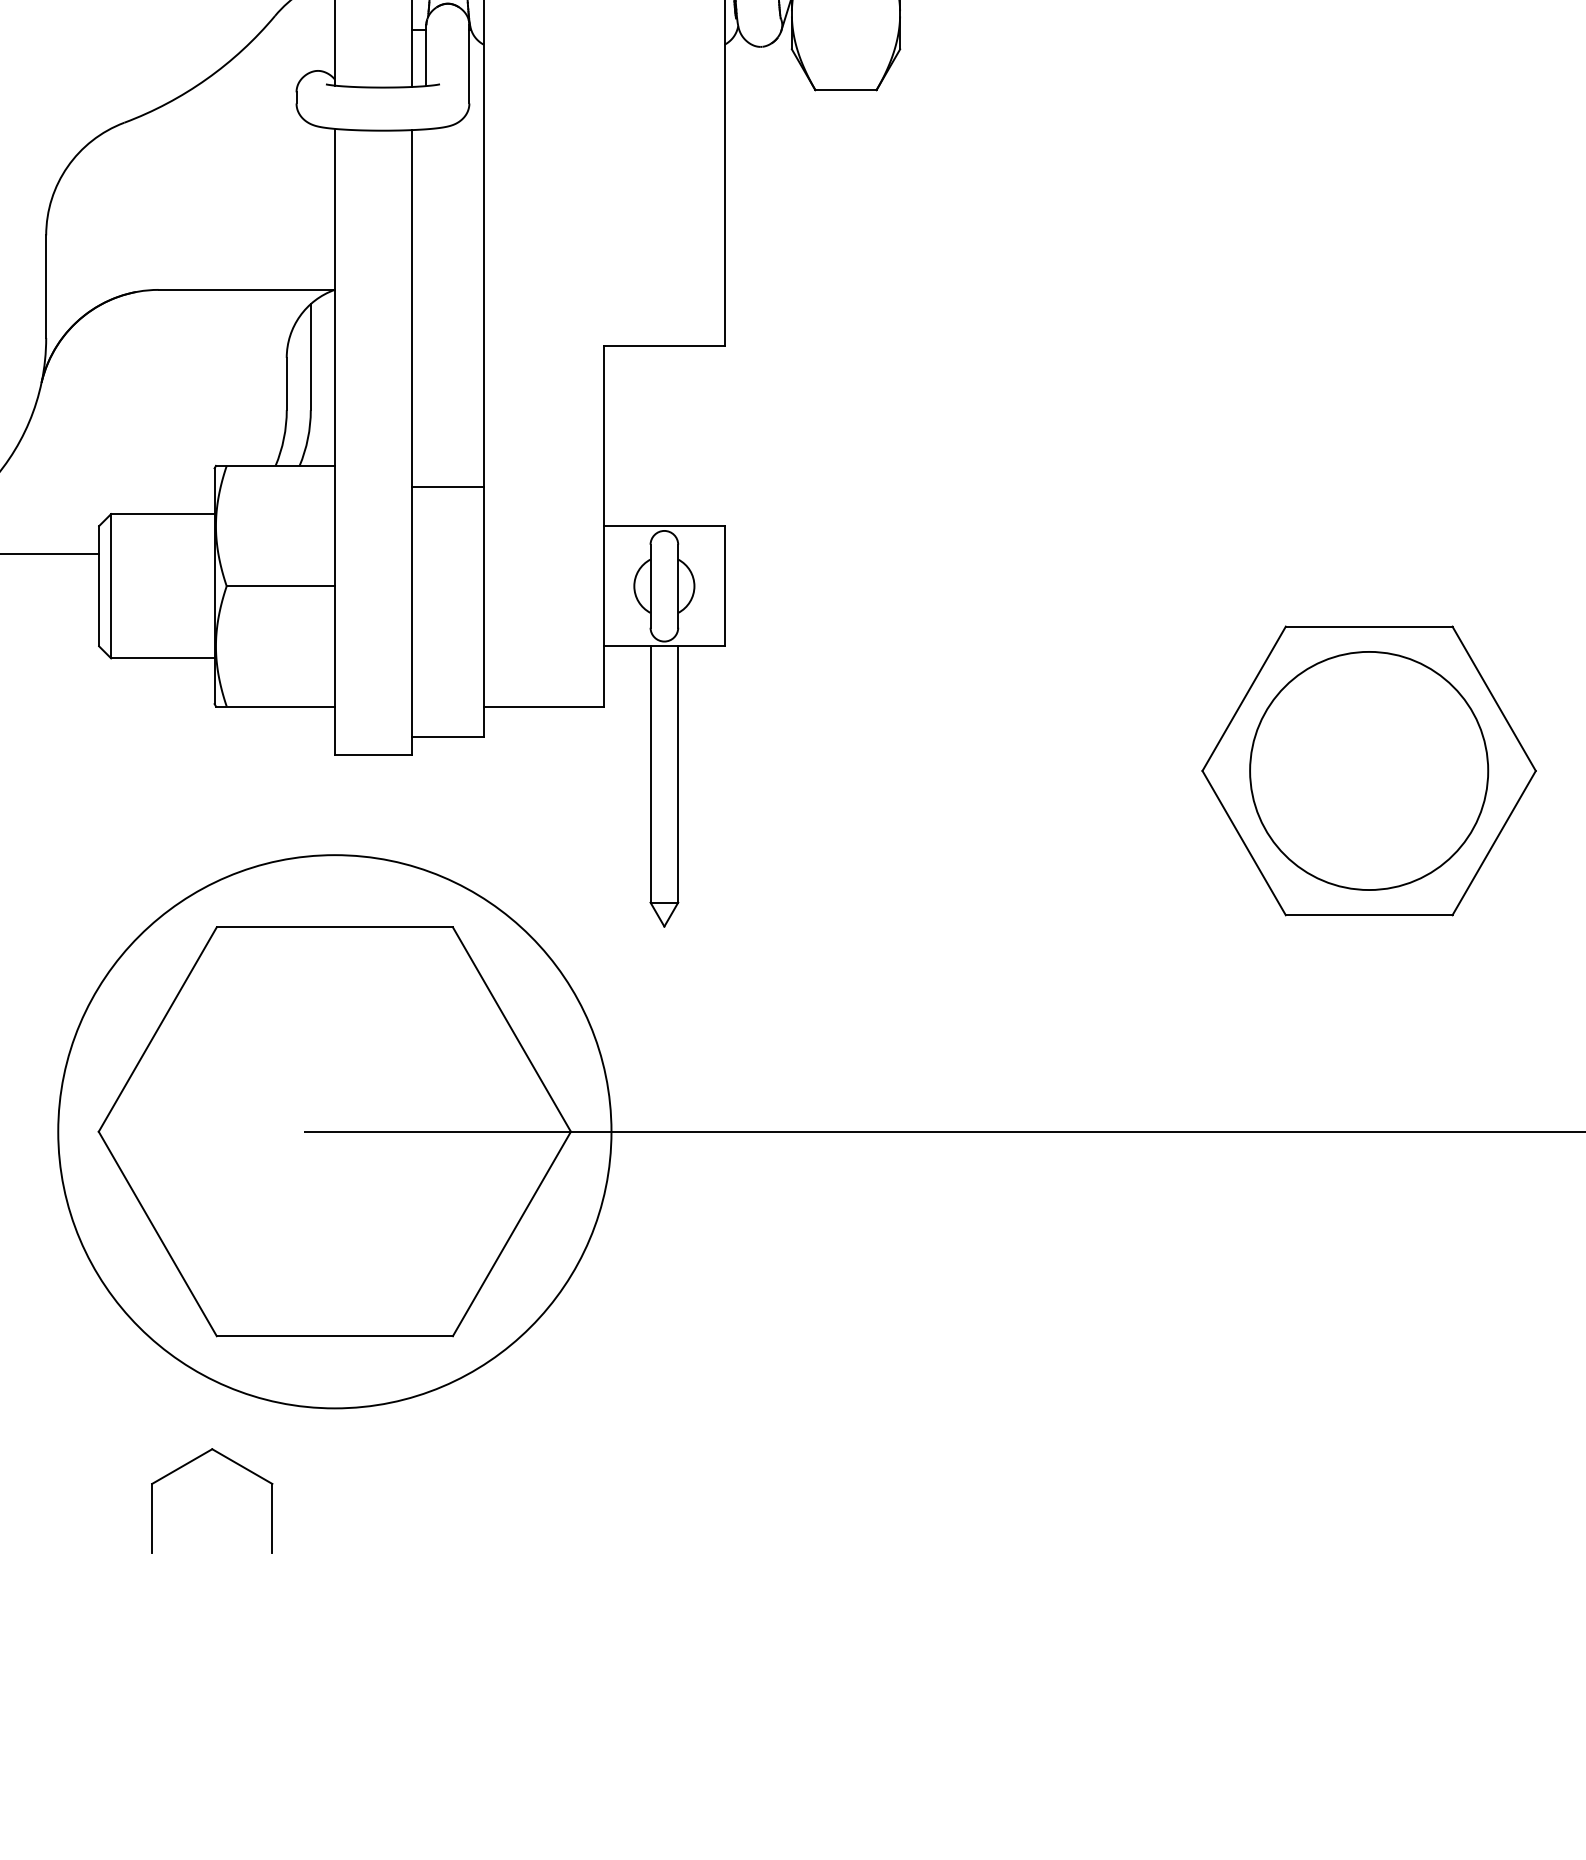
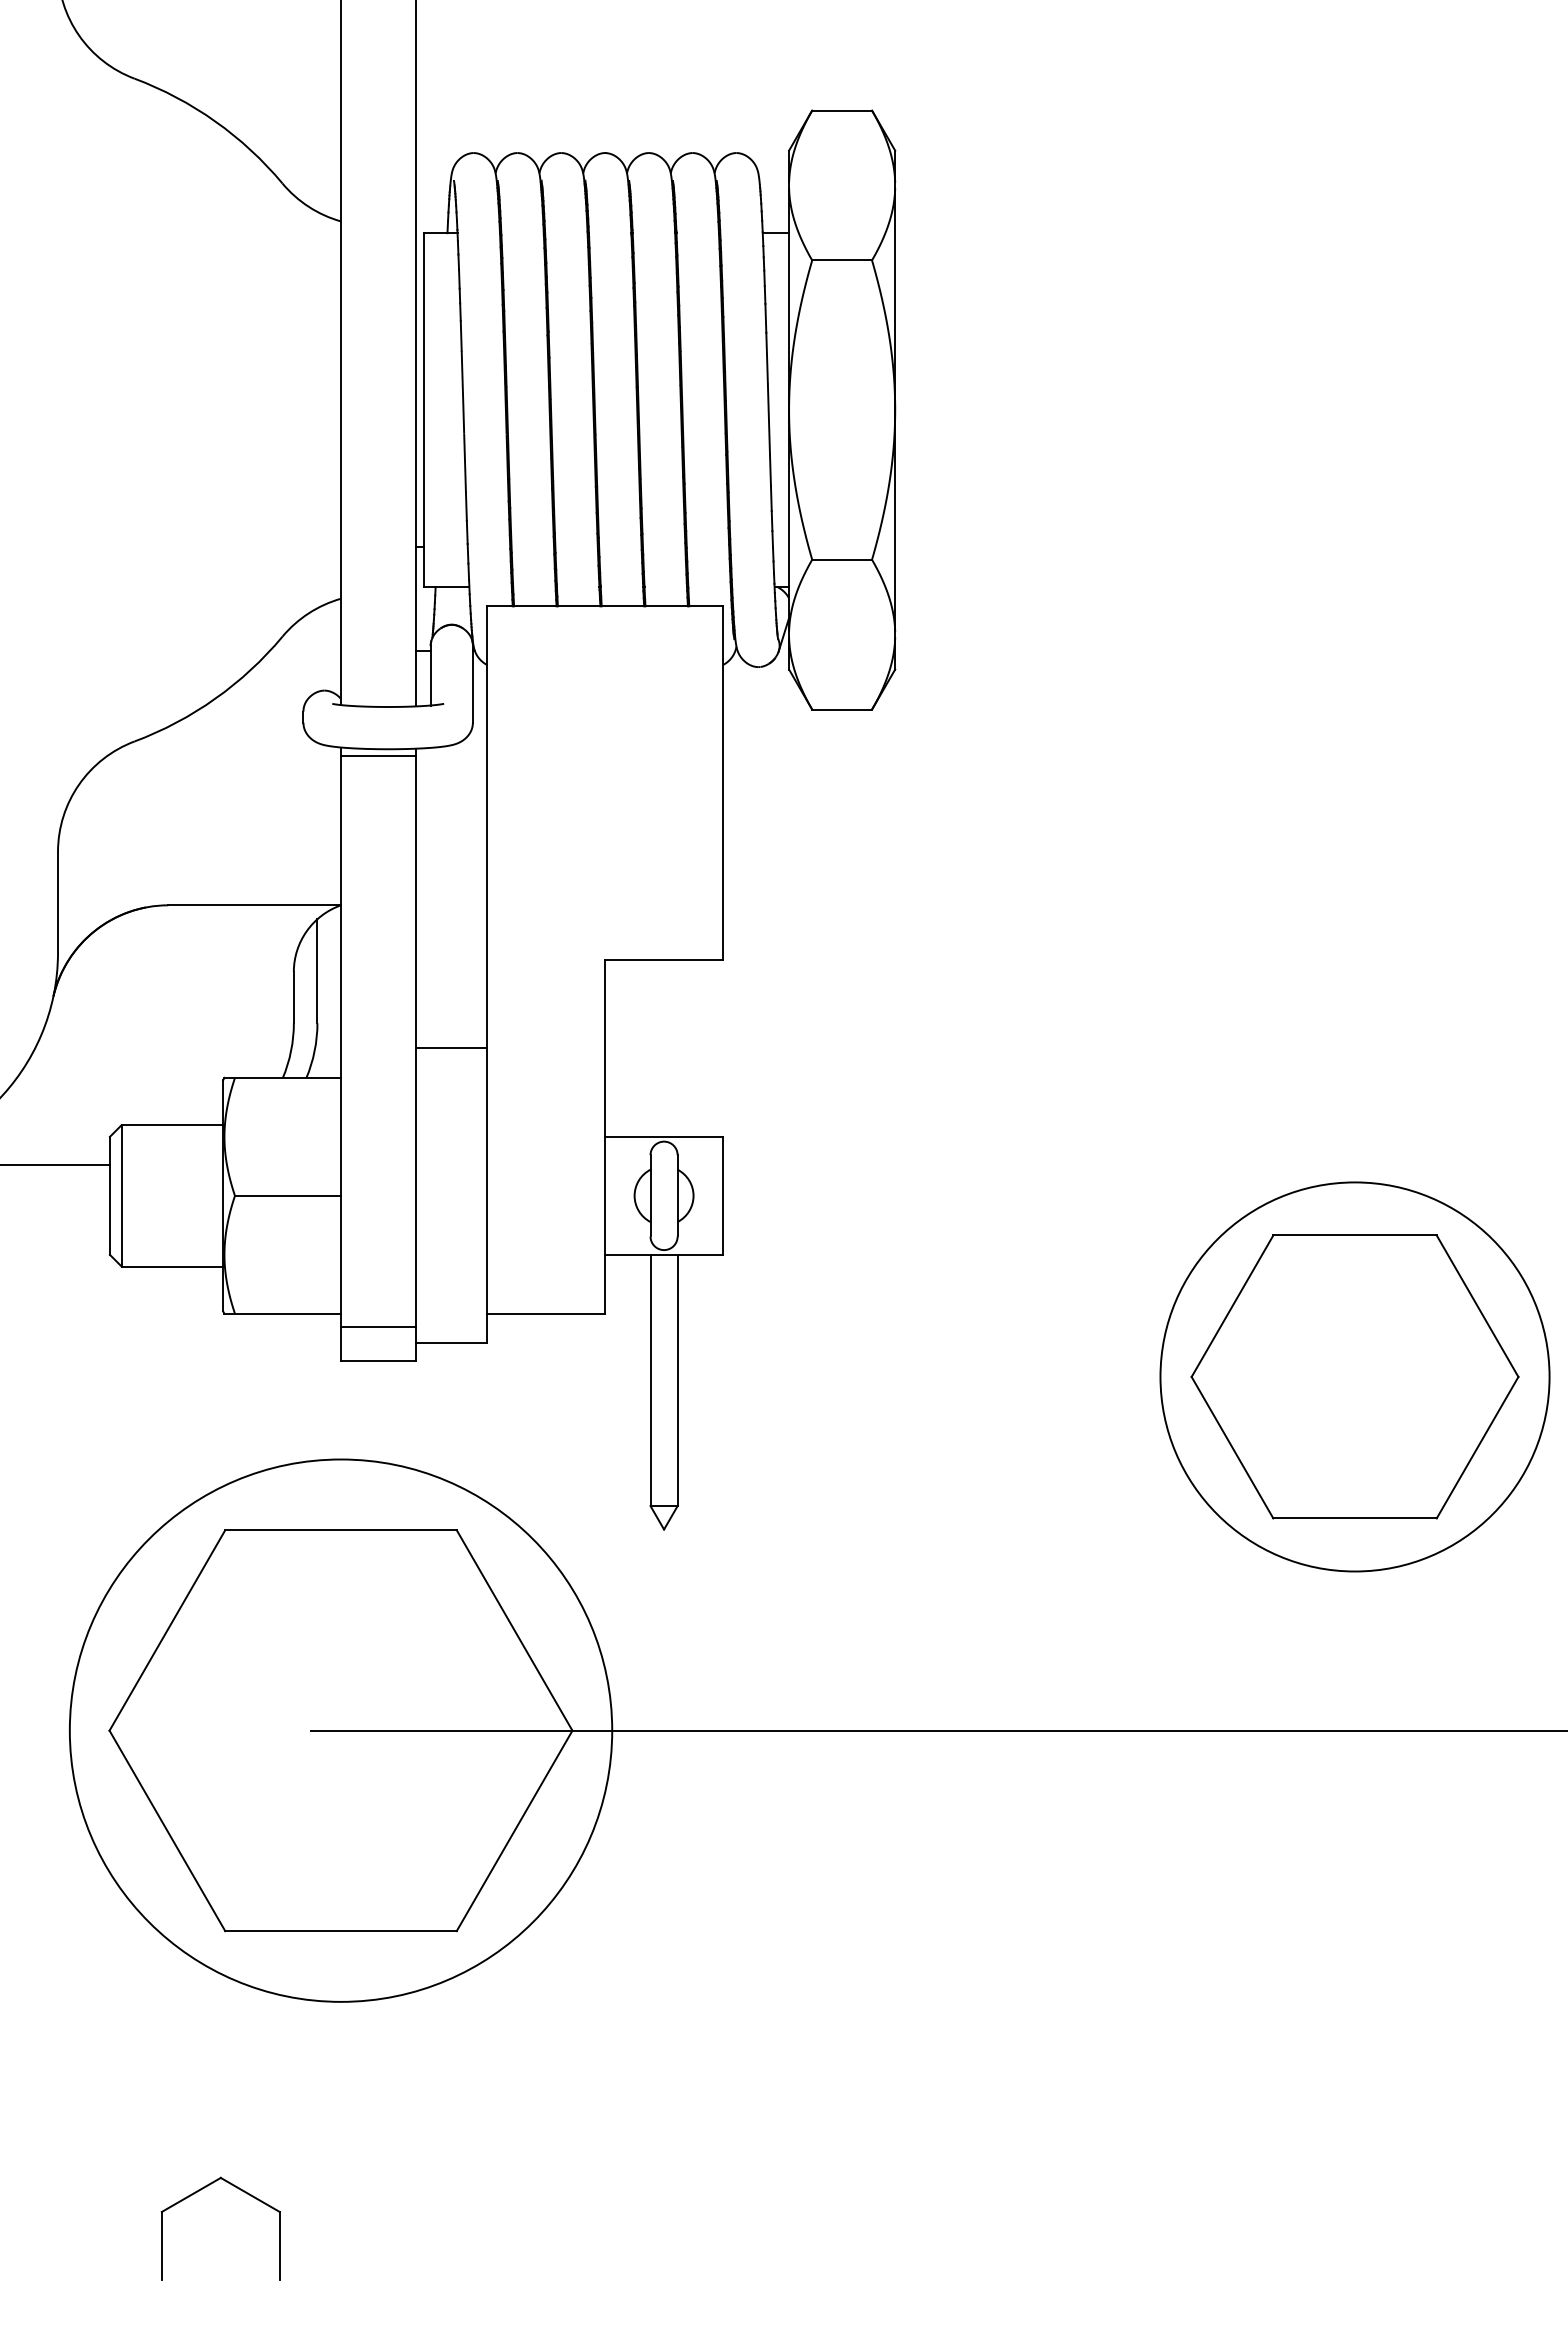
line: (373, 137) -> (378, 755), added
line: (447, 486) -> (451, 1048), moved
line: (373, 719) -> (378, 1326), added
circle: (1368, 770) -> (1354, 1376), size x1.67
part: (192, 1462) -> (201, 2190), moved

